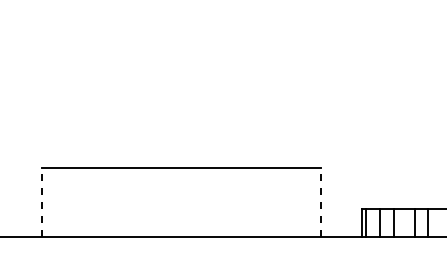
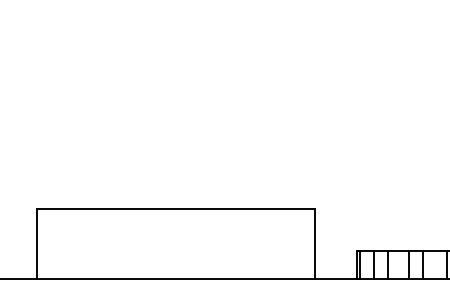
line: (42, 202) -> (36, 244), dashed -> solid
line: (320, 202) -> (314, 244), dashed -> solid

